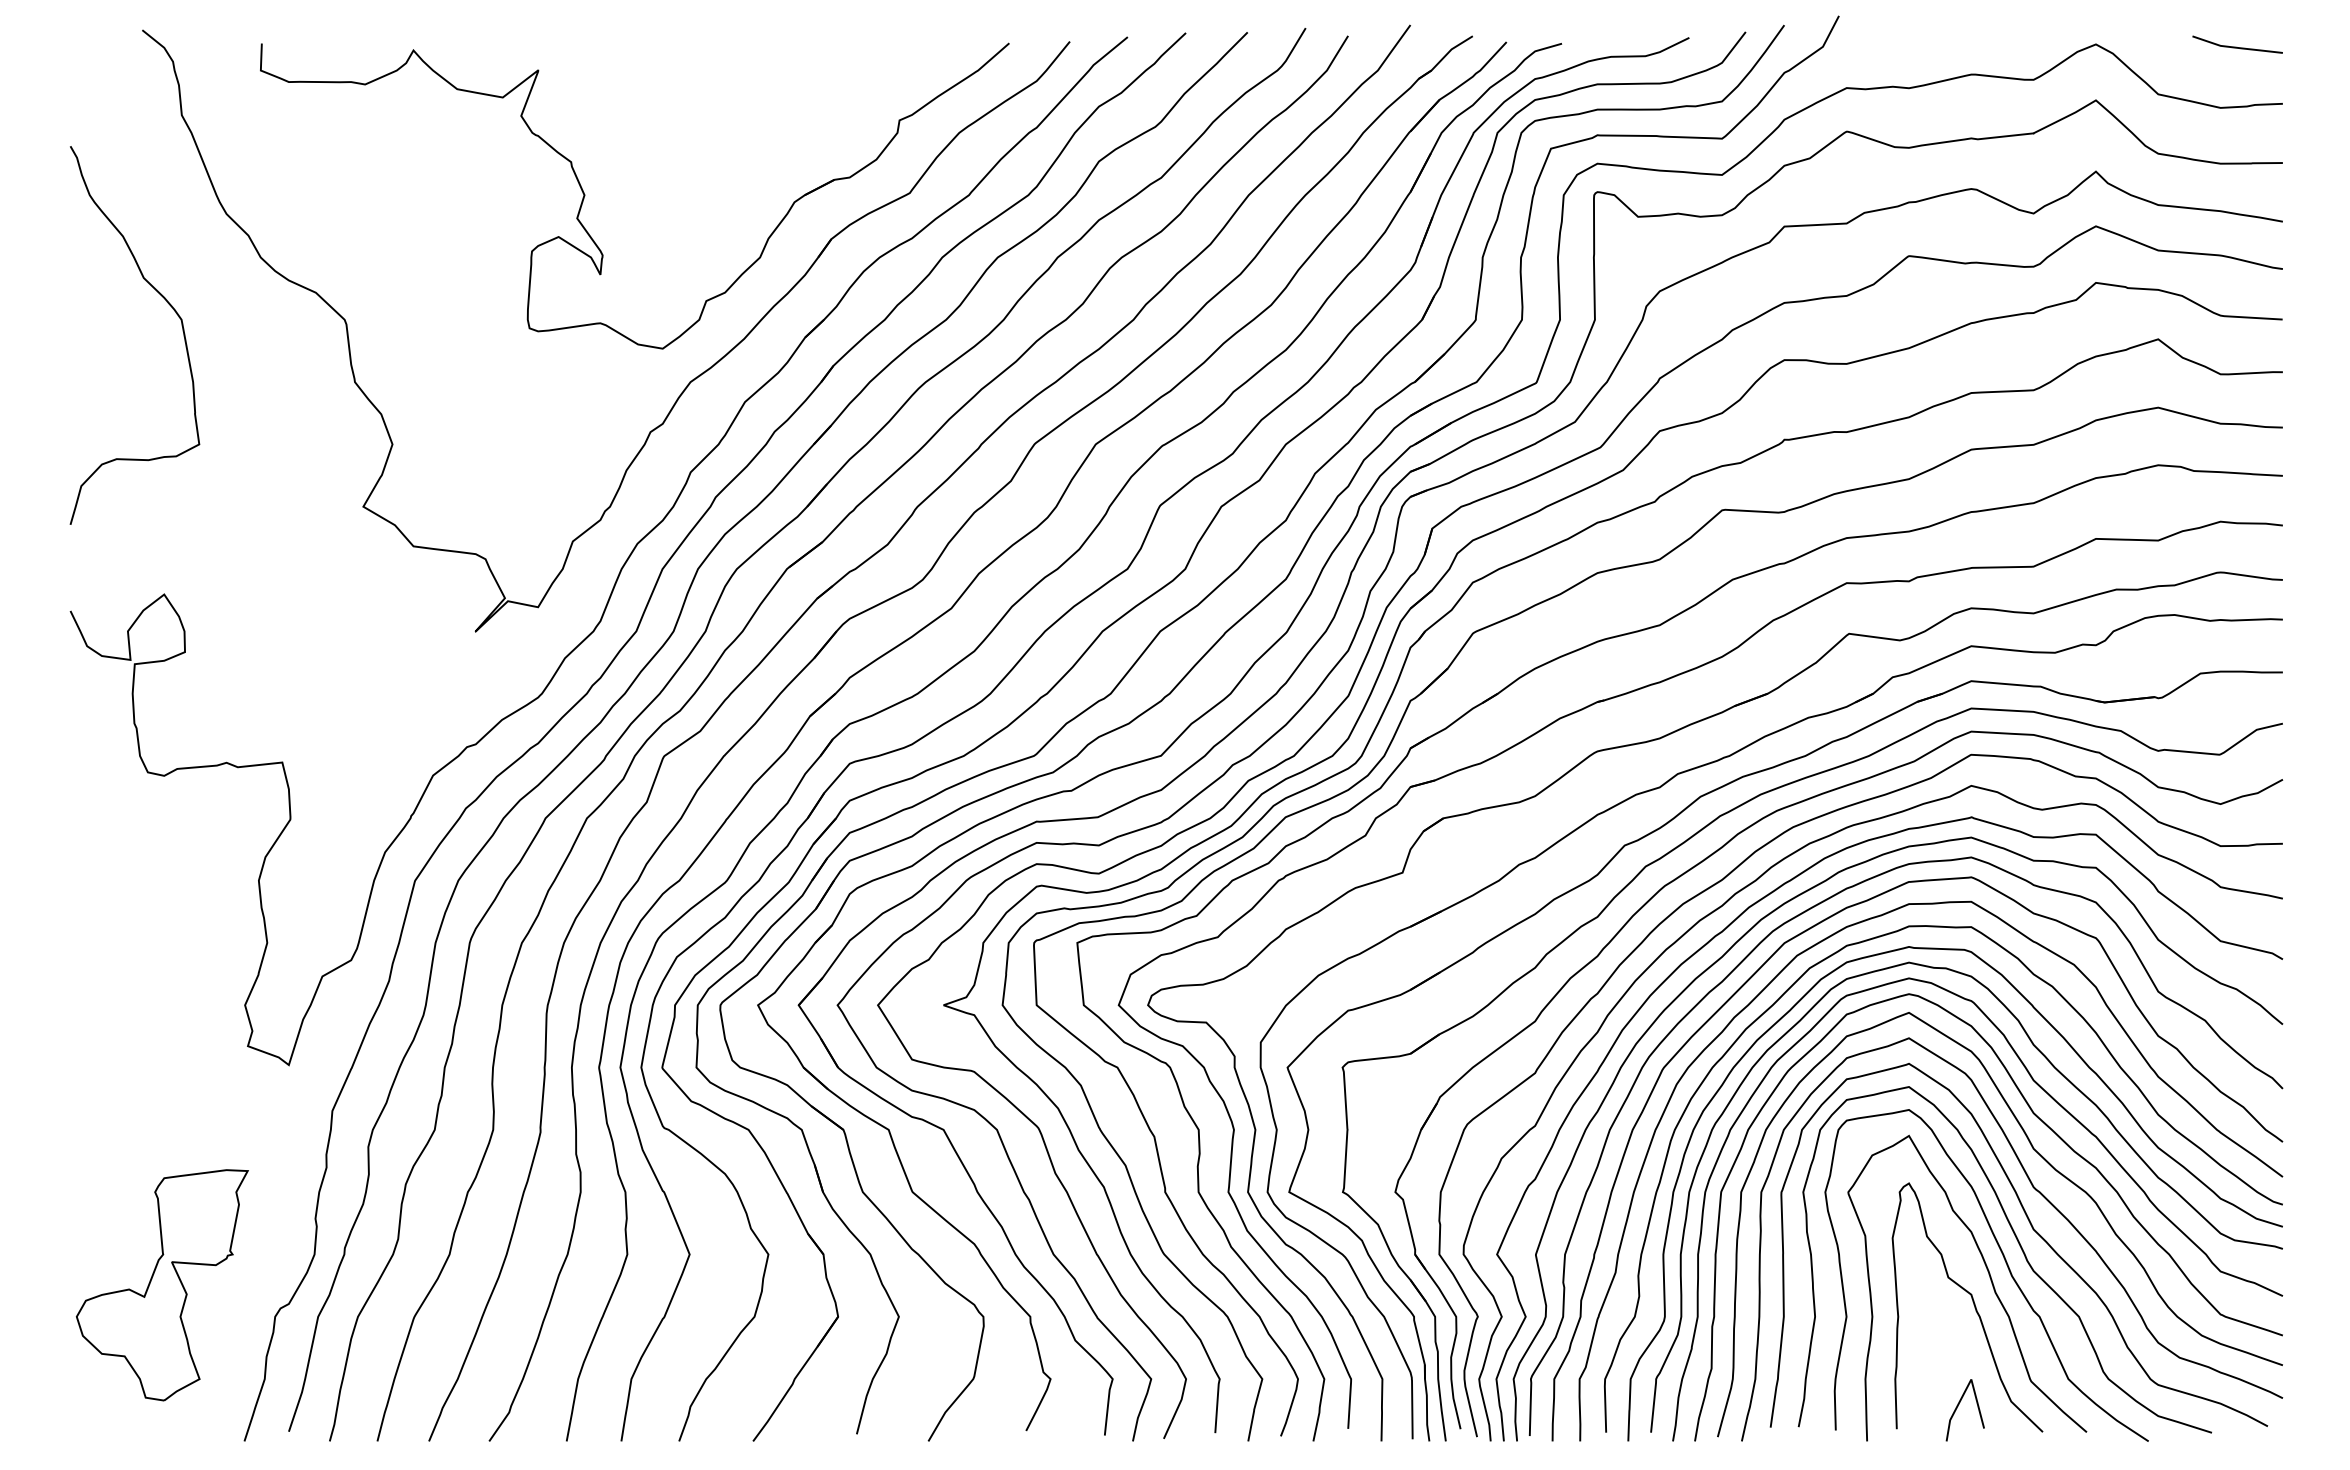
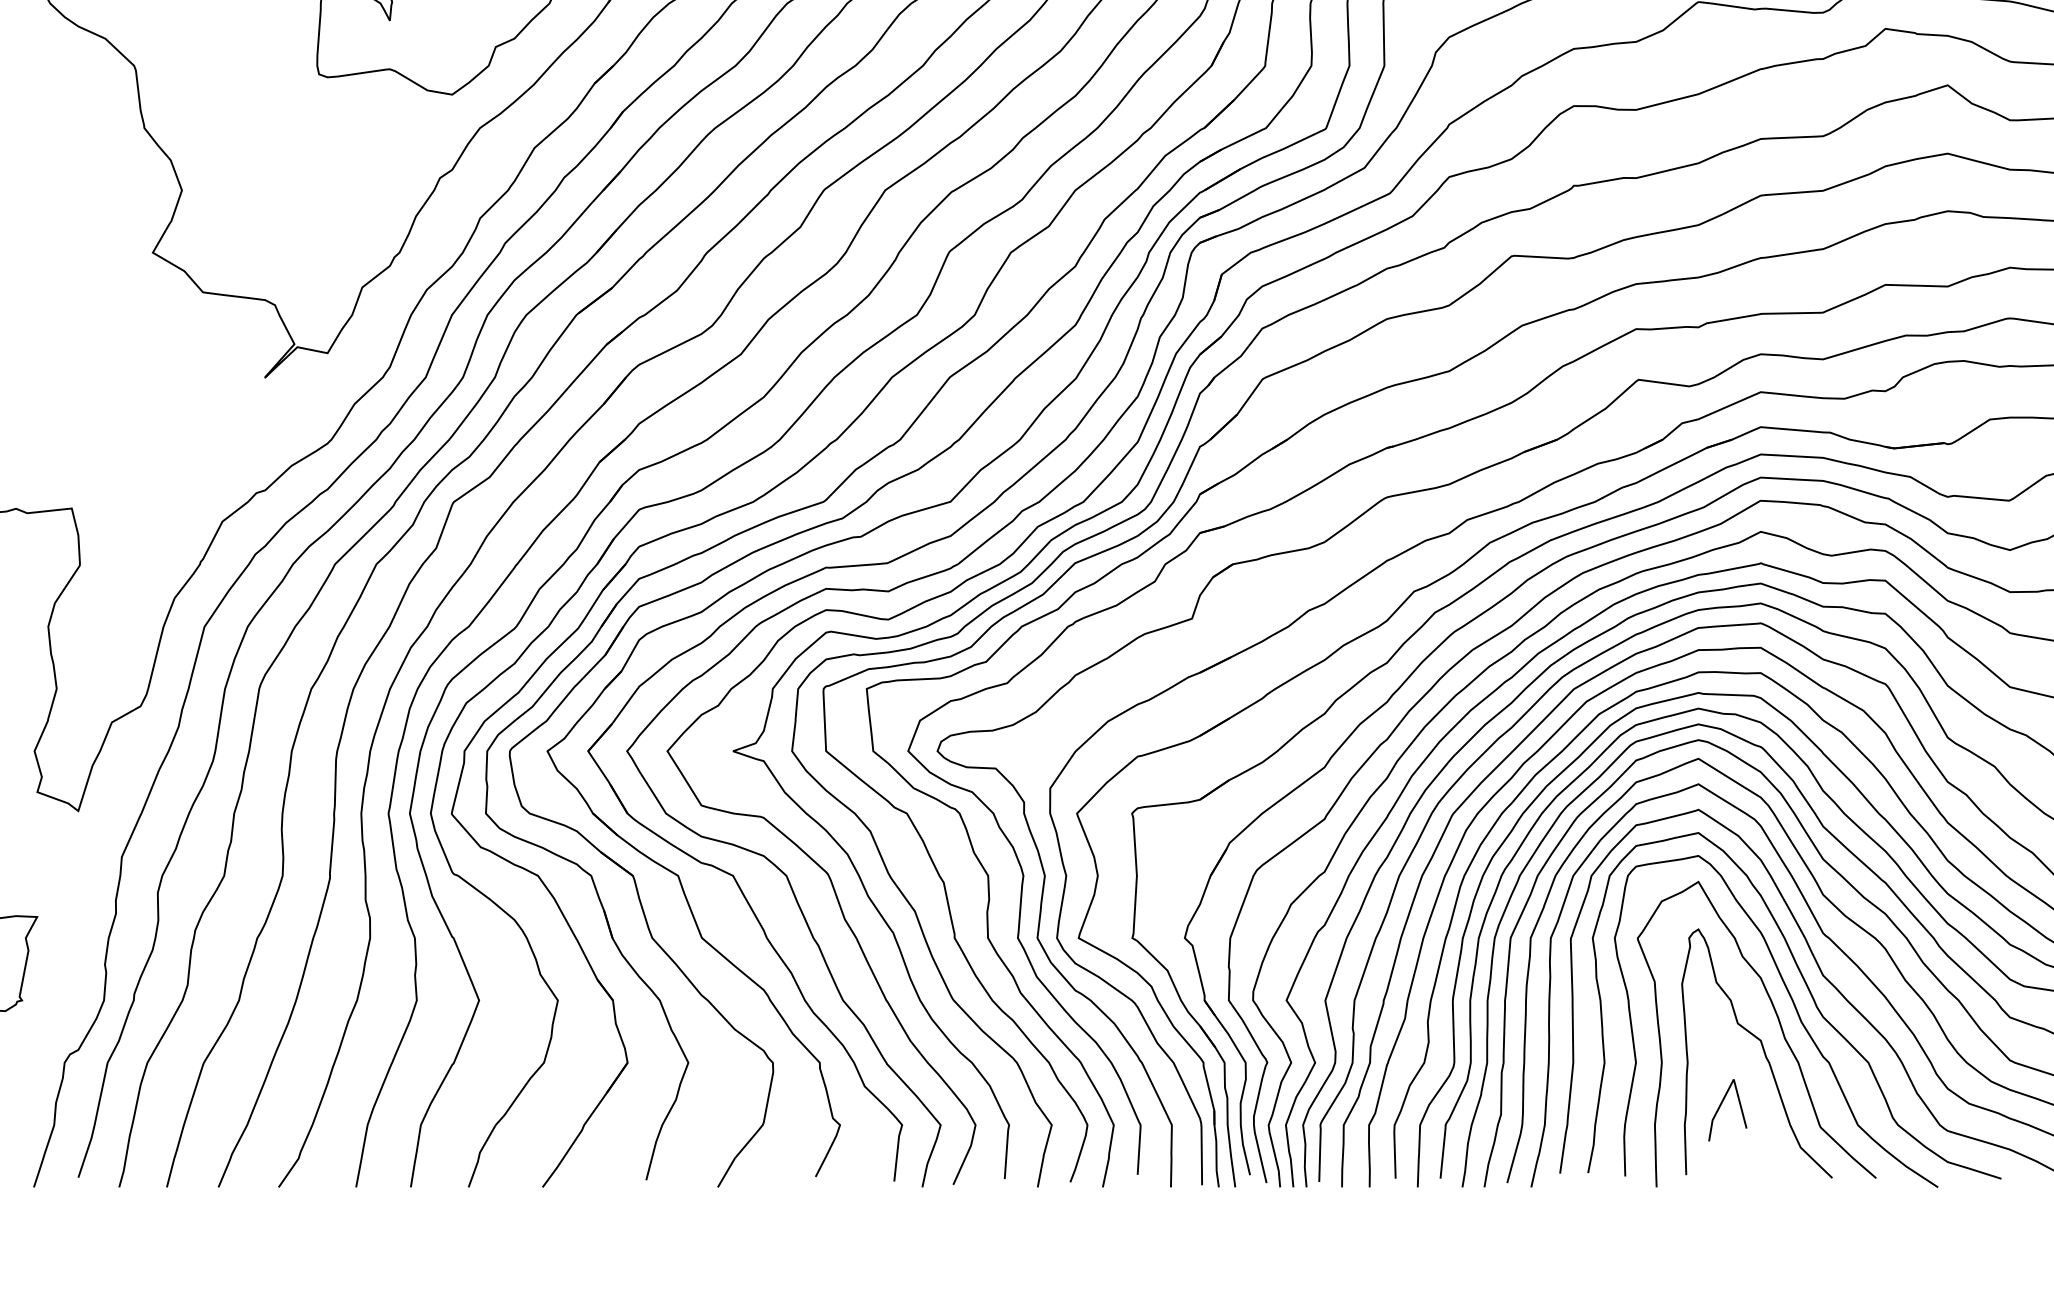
line: (1958, 1406) -> (1720, 1106), moved

